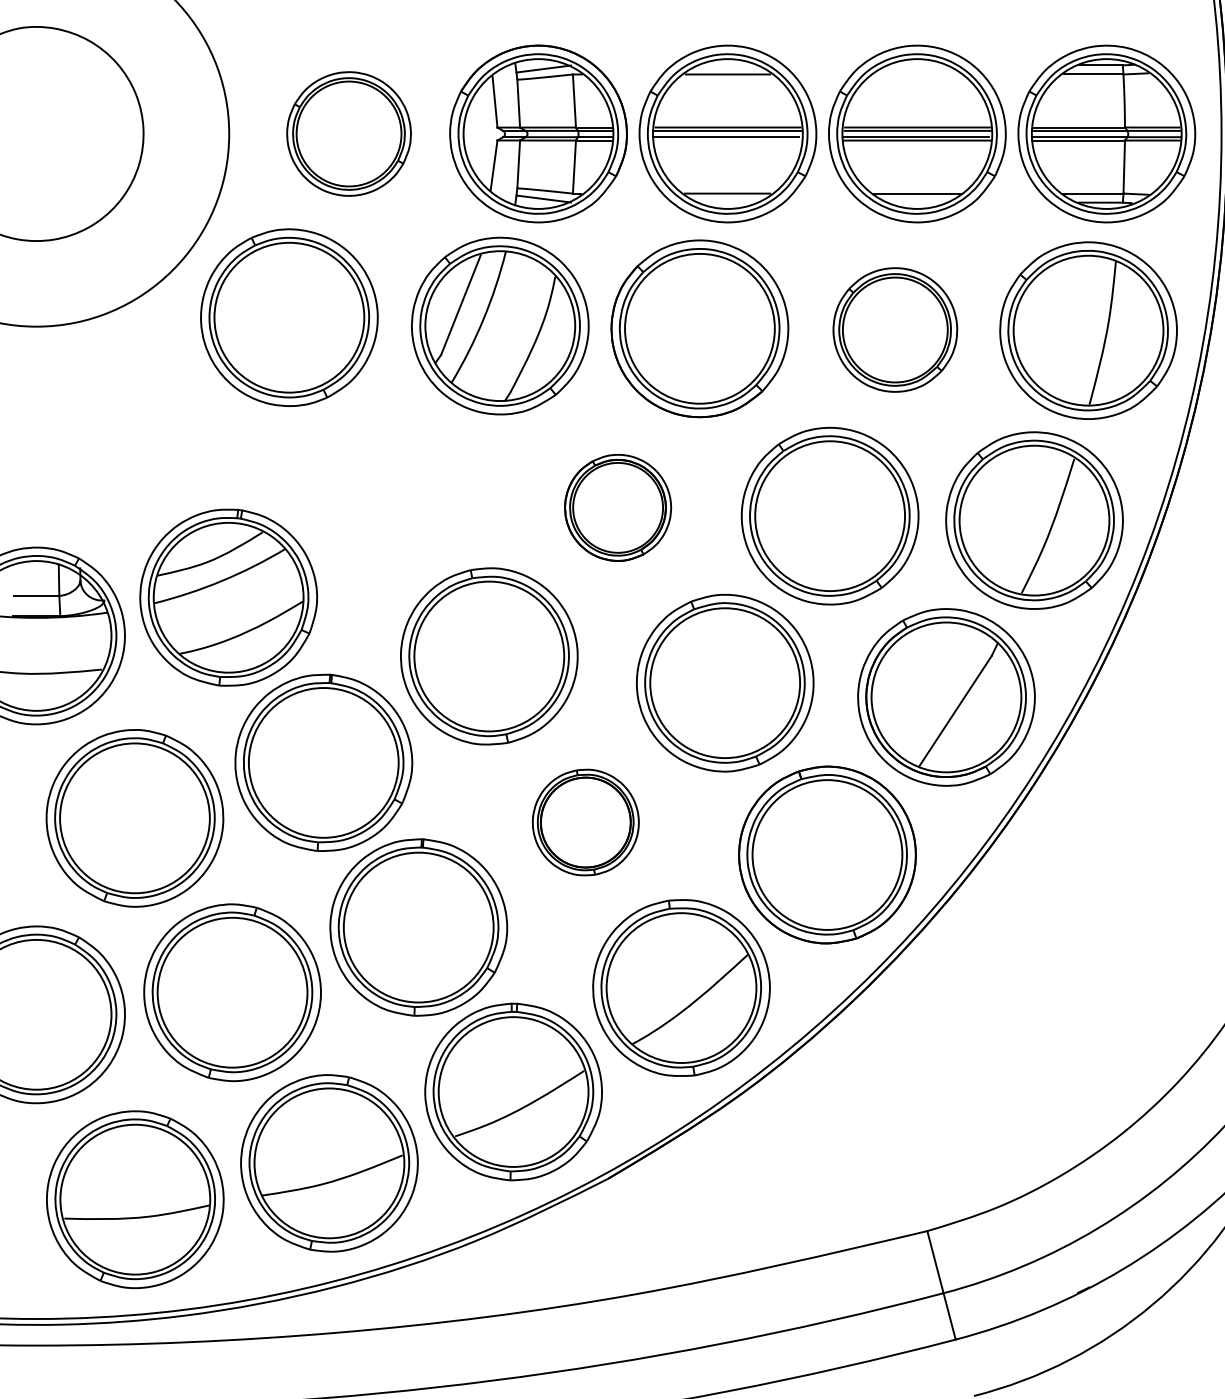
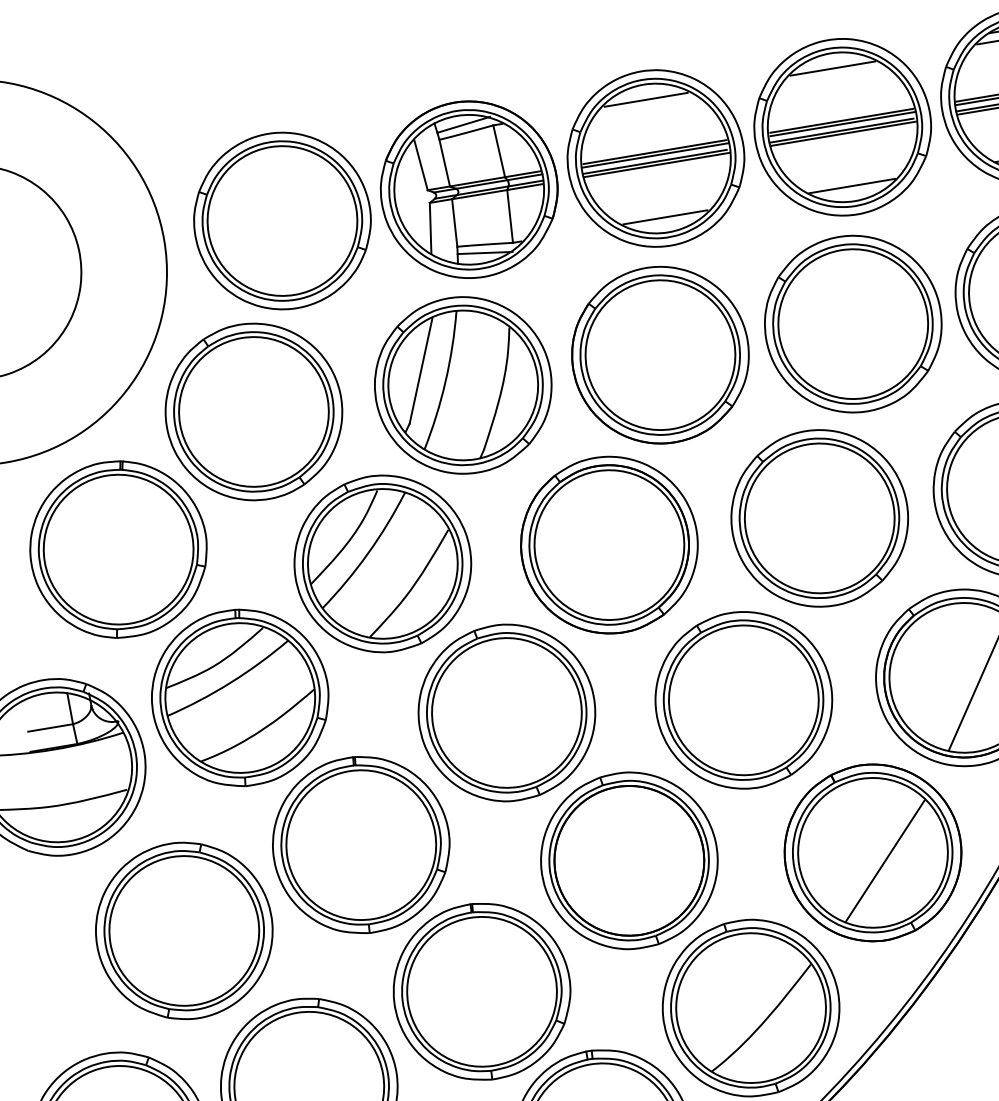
line: (917, 74) -> (833, 68), added
part: (348, 133) -> (281, 220), size x1.43
line: (727, 140) -> (656, 164), added
part: (895, 329) -> (853, 323), size x1.43
part: (132, 431) -> (118, 550), added
part: (391, 488) -> (382, 563), added
part: (617, 507) -> (608, 544), size x1.67
part: (585, 822) -> (629, 860), size x1.67
line: (837, 864) -> (884, 860), added

